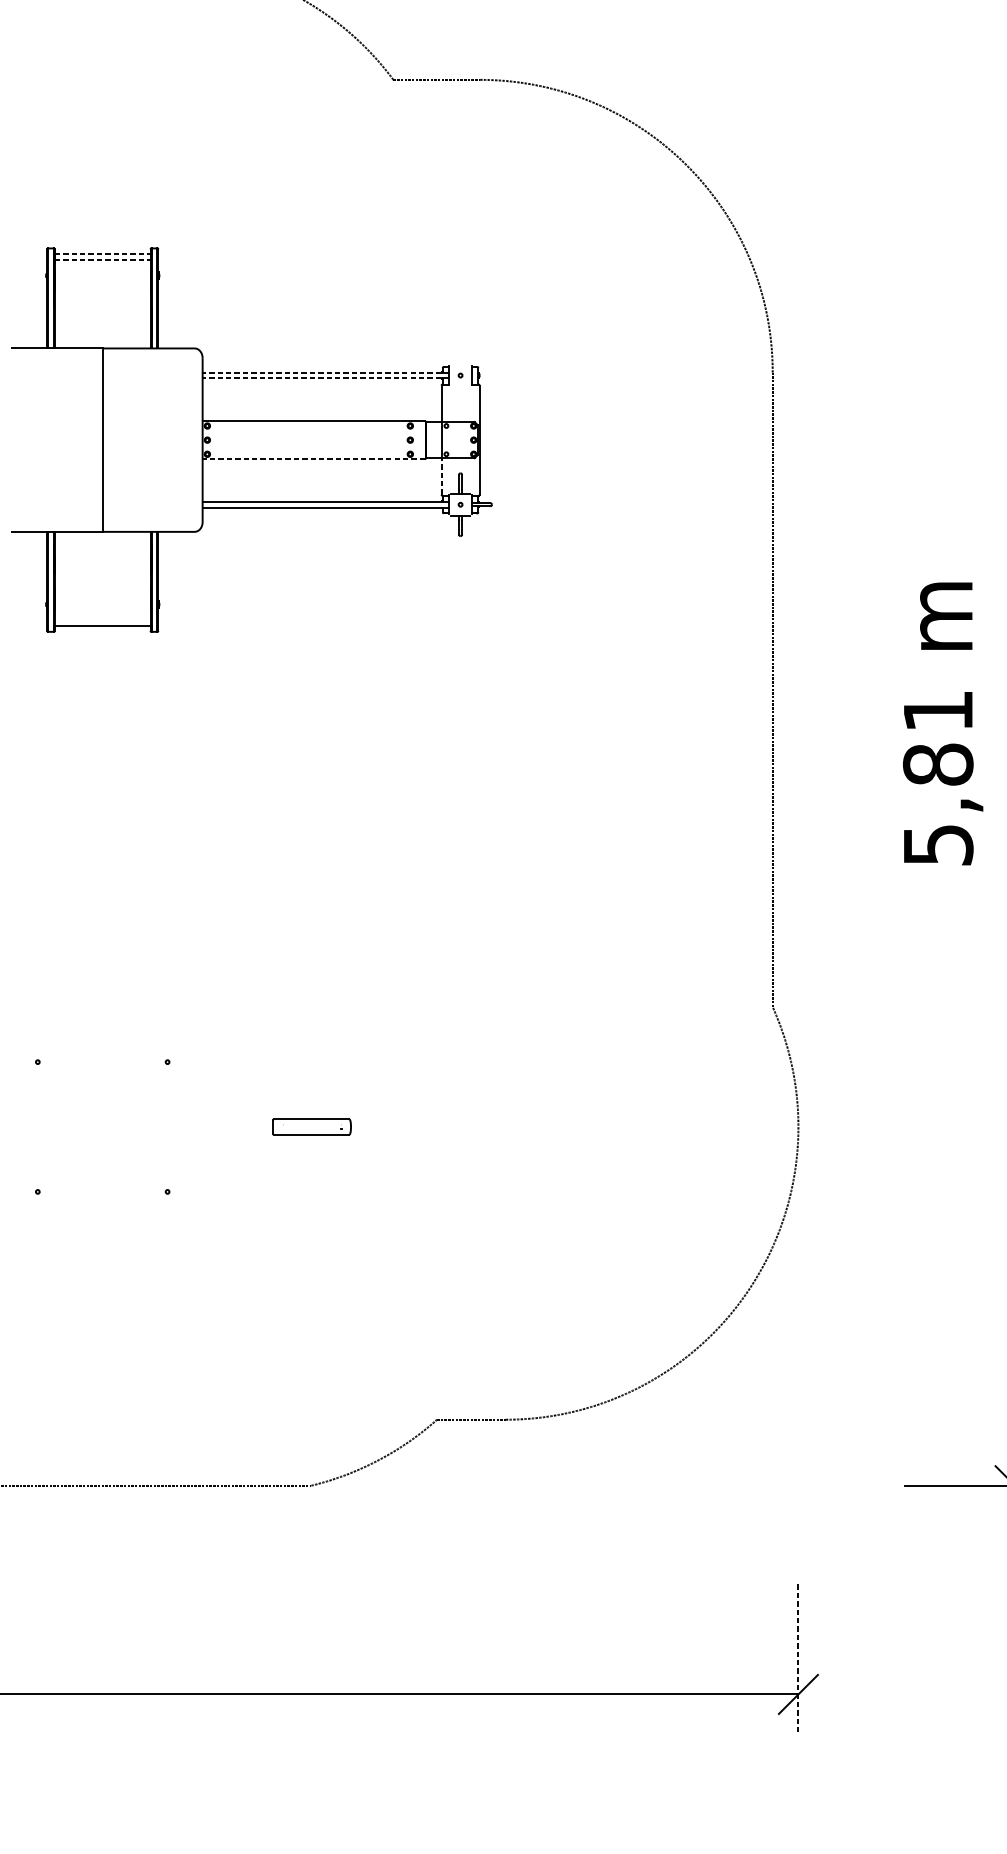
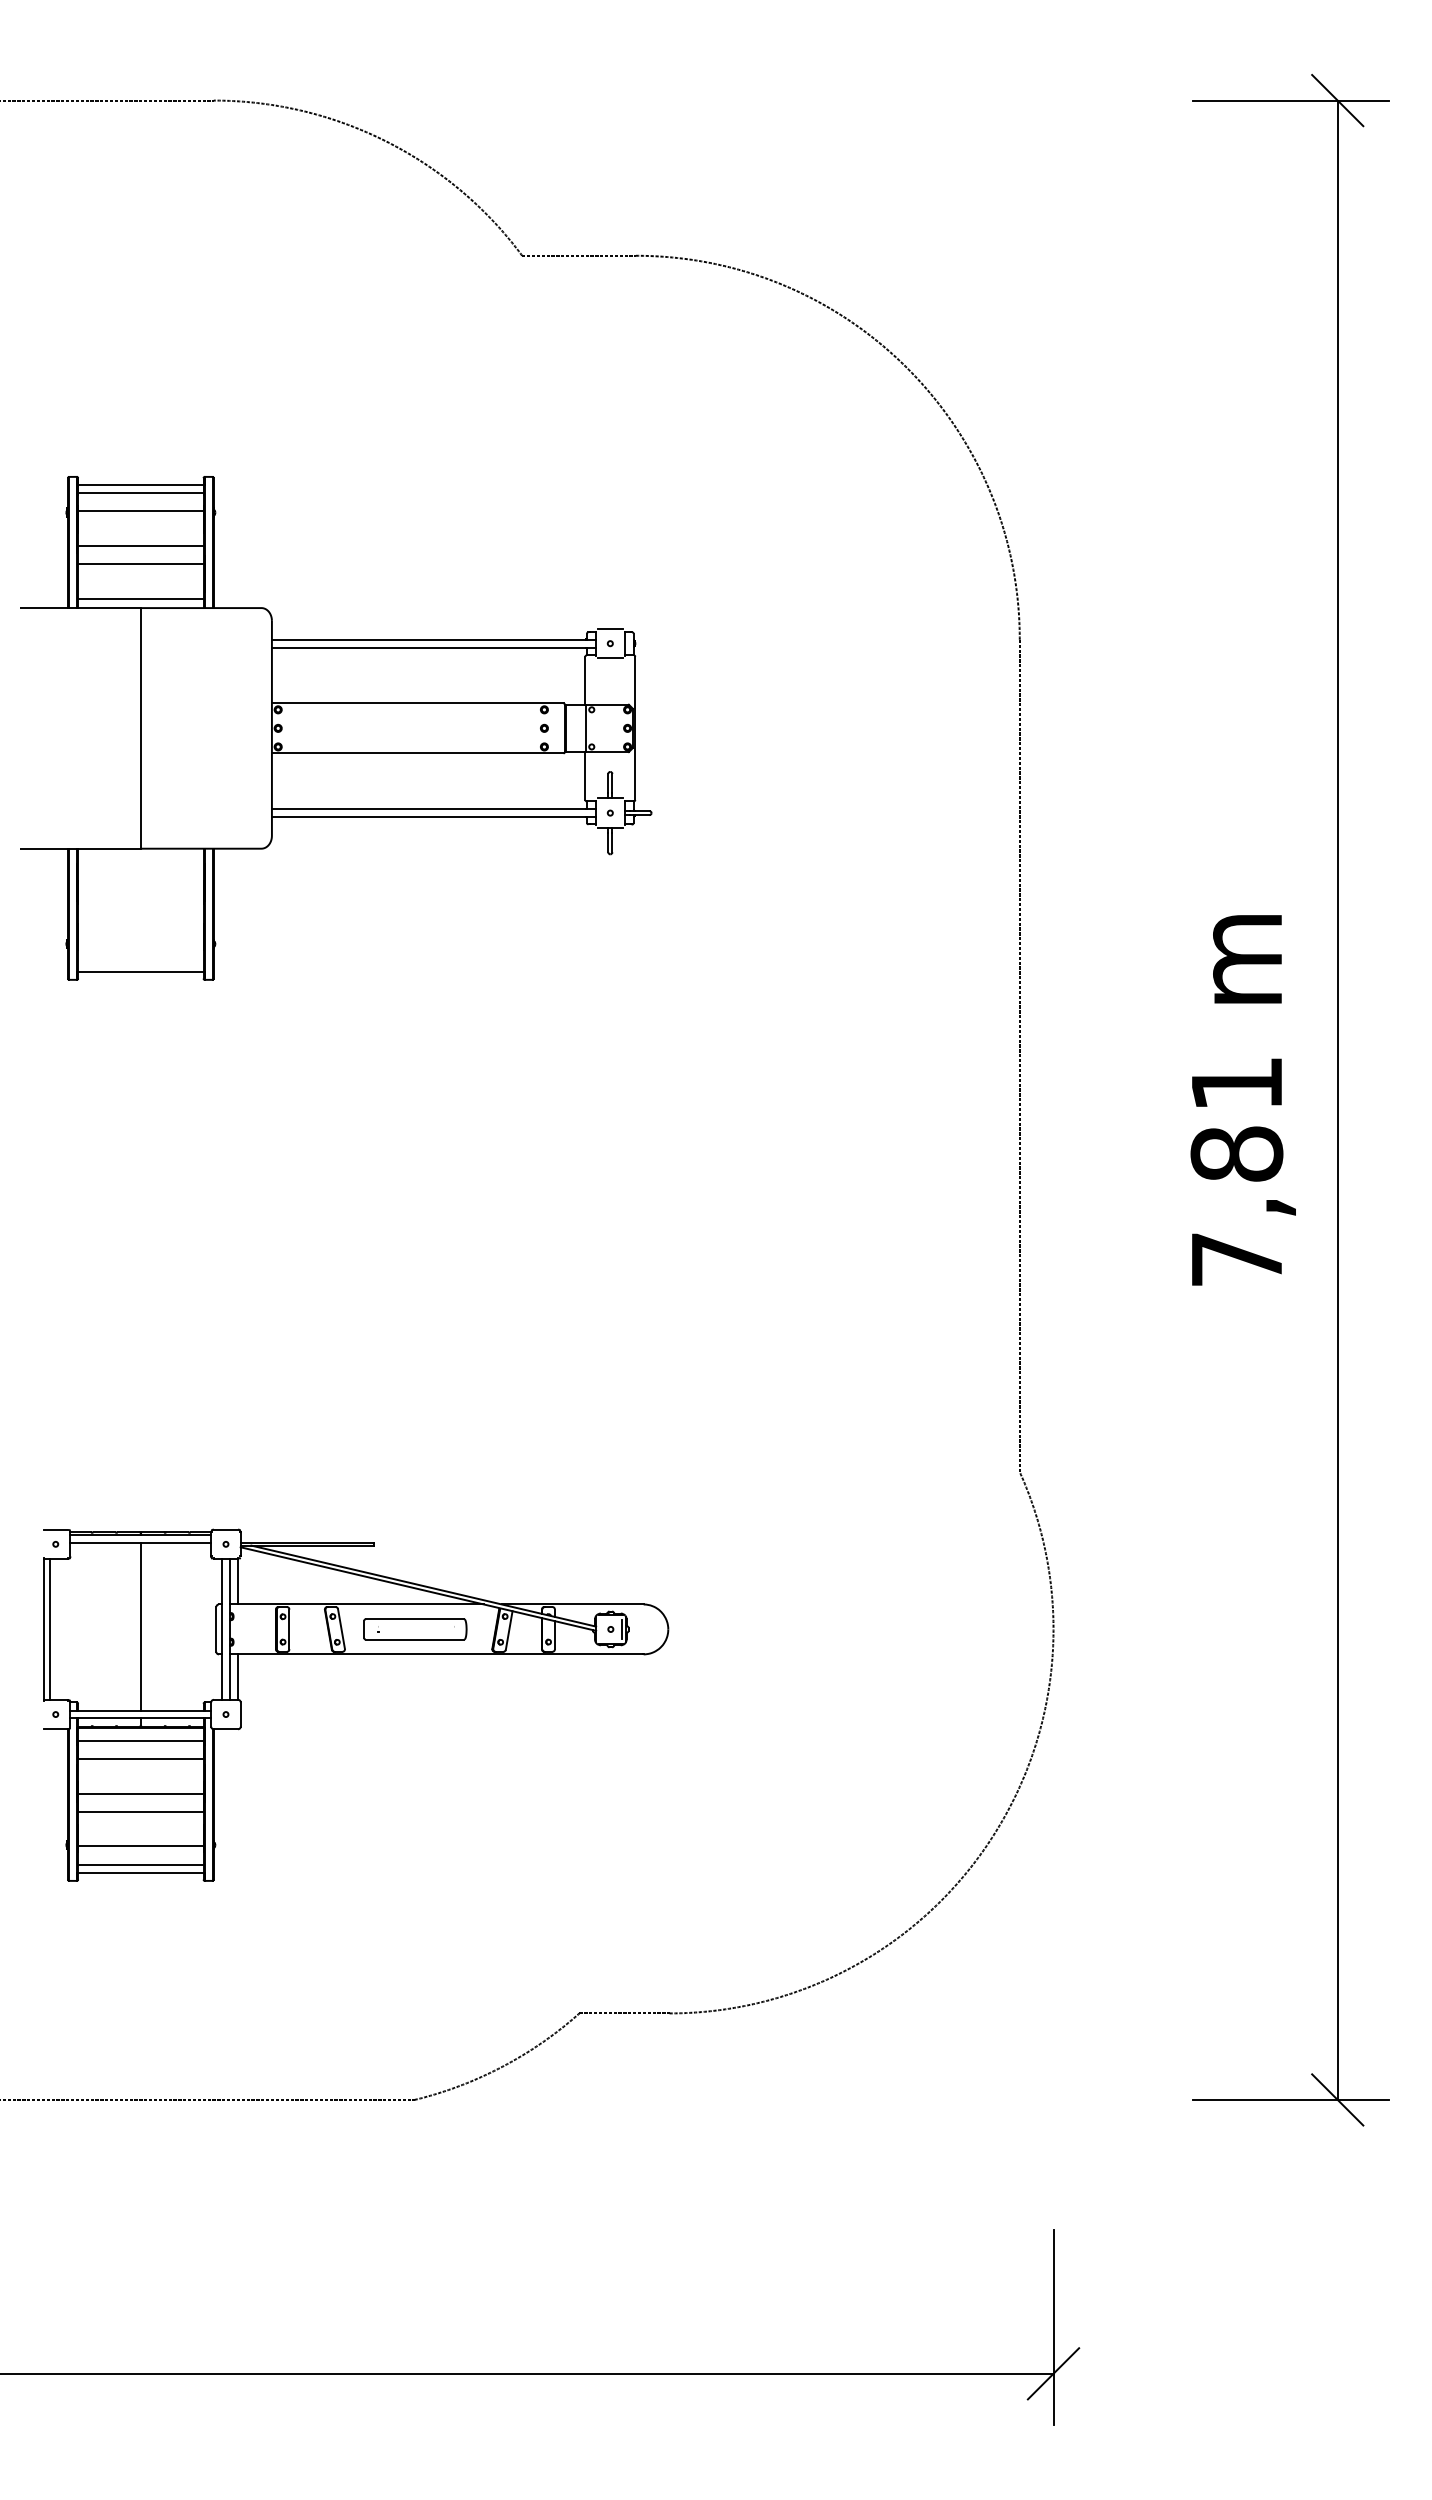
line: (102, 254) -> (140, 484), dashed -> solid
line: (102, 260) -> (140, 492), dashed -> solid
line: (102, 274) -> (140, 511), added
line: (102, 300) -> (140, 545), added
line: (102, 315) -> (140, 564), added
line: (102, 341) -> (140, 598), added
line: (460, 364) -> (610, 628), added
line: (325, 372) -> (433, 639), dashed -> solid
line: (325, 378) -> (433, 647), dashed -> solid
line: (460, 386) -> (610, 658), added
line: (313, 459) -> (417, 753), dashed -> solid
line: (441, 476) -> (585, 776), dashed -> solid
text: (938, 845) -> (1237, 1259), 5,81 -> 7,81
part: (267, 1146) -> (356, 1654), added
line: (798, 1659) -> (1053, 2327), dashed -> solid

